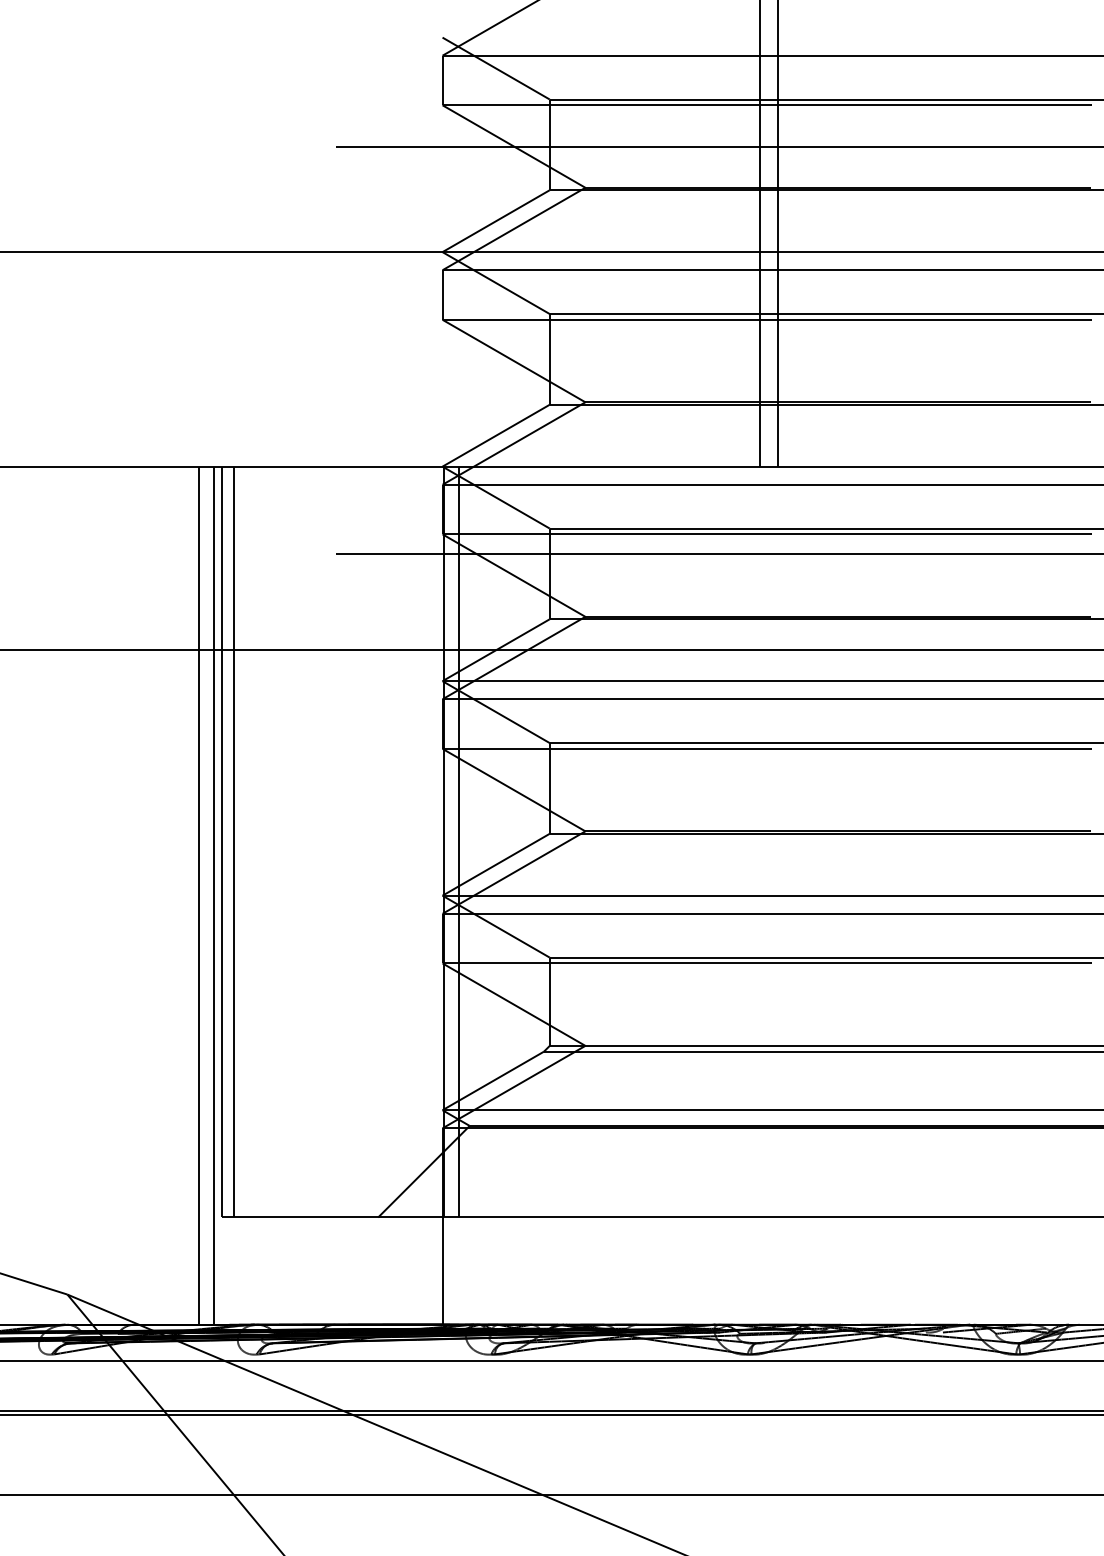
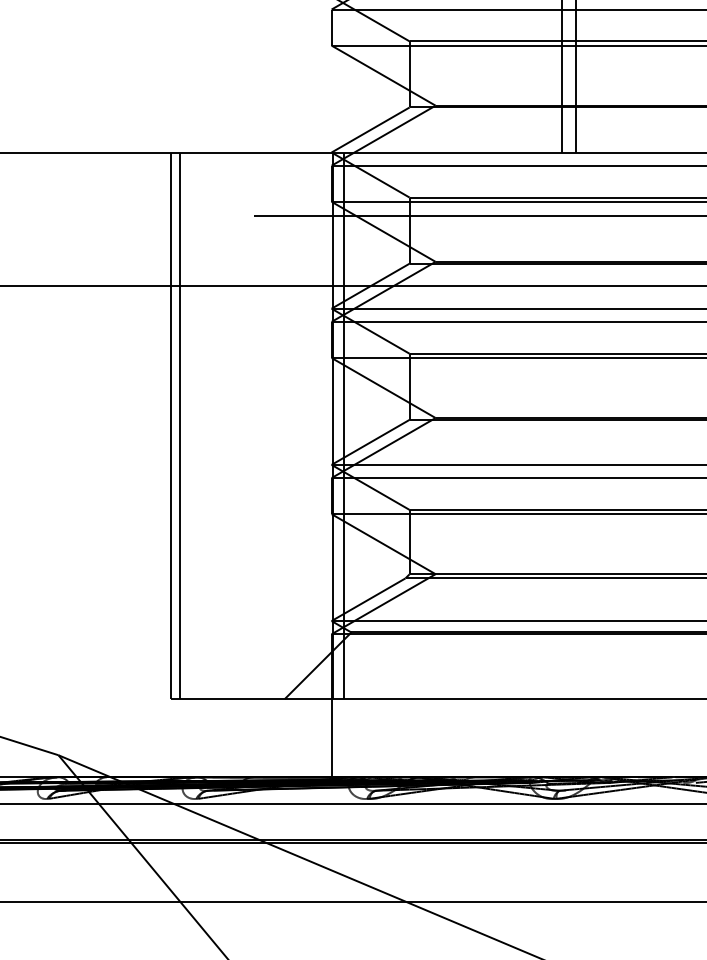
line: (198, 895) -> (153, 464), removed
line: (214, 895) -> (165, 464), removed

